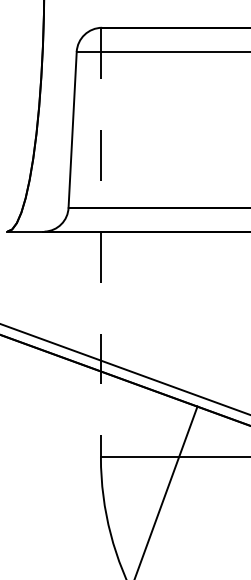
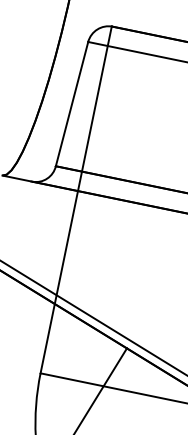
line: (100, 242) -> (75, 199), dashed -> solid

